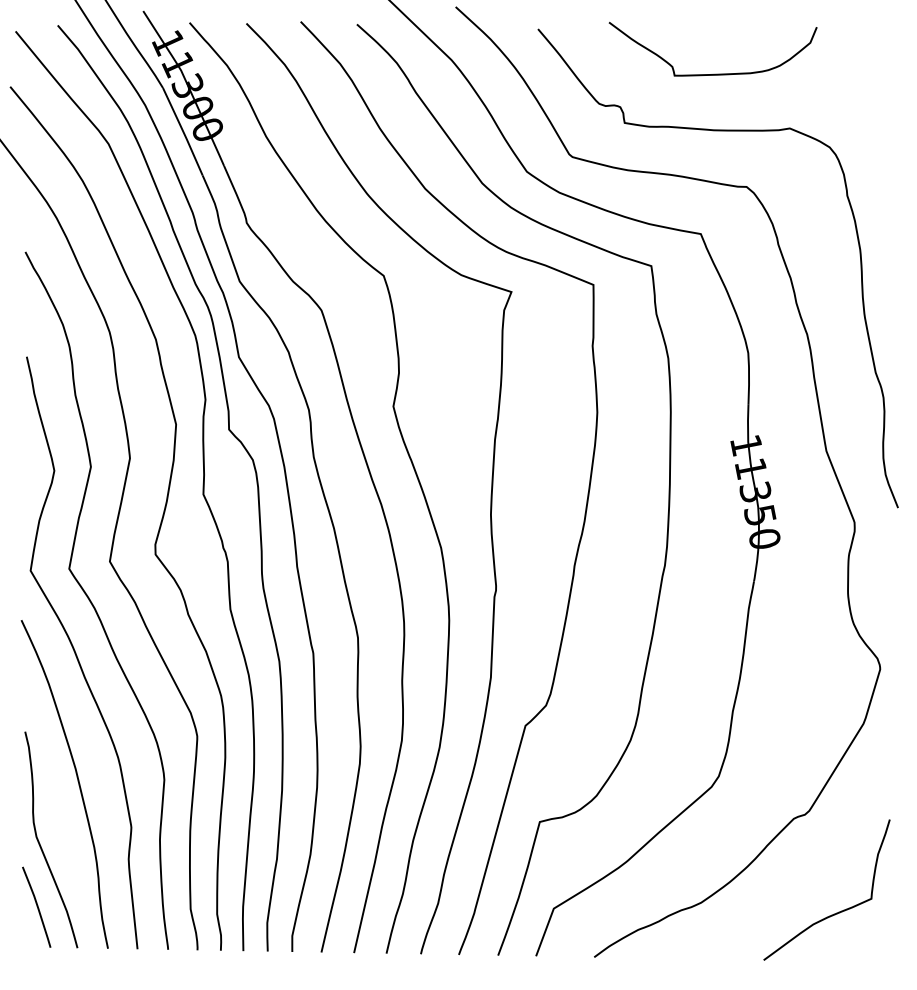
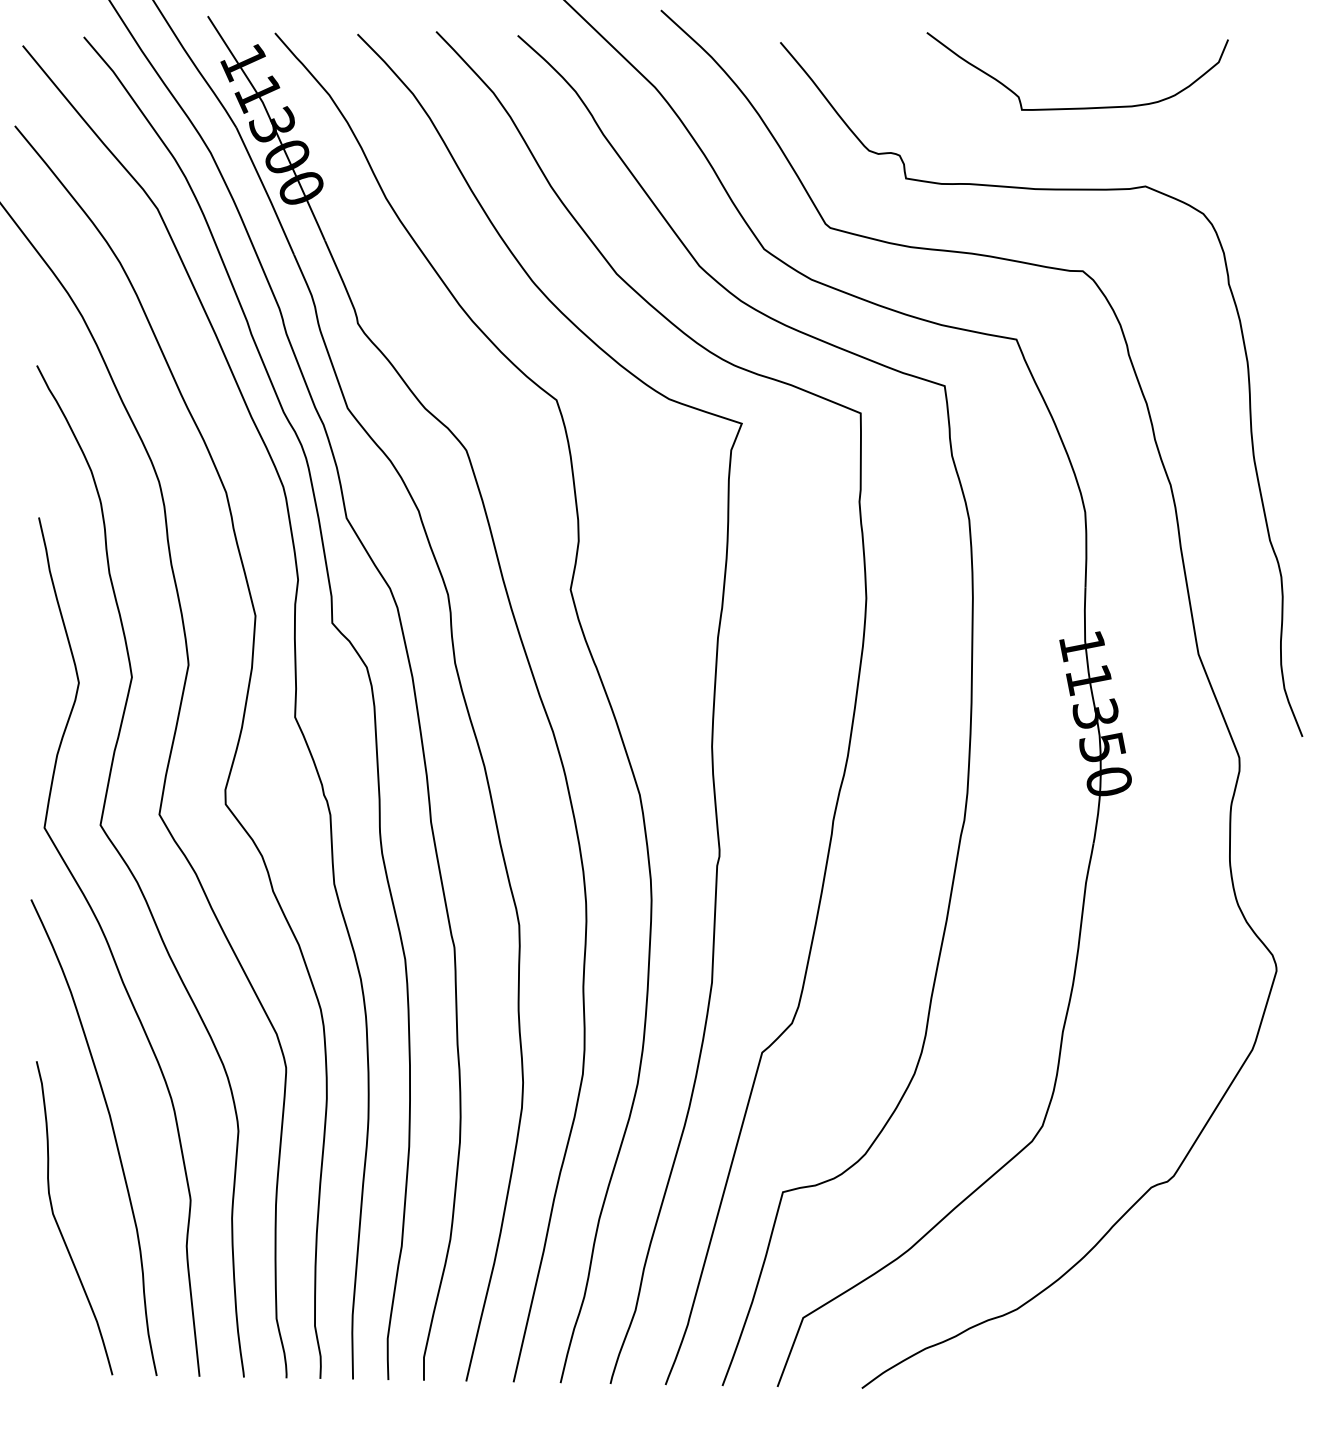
curve: (714, 73) -> (1079, 106), moved
curve: (36, 906) -> (53, 1314), removed
curve: (838, 911) -> (1216, 1322), removed

